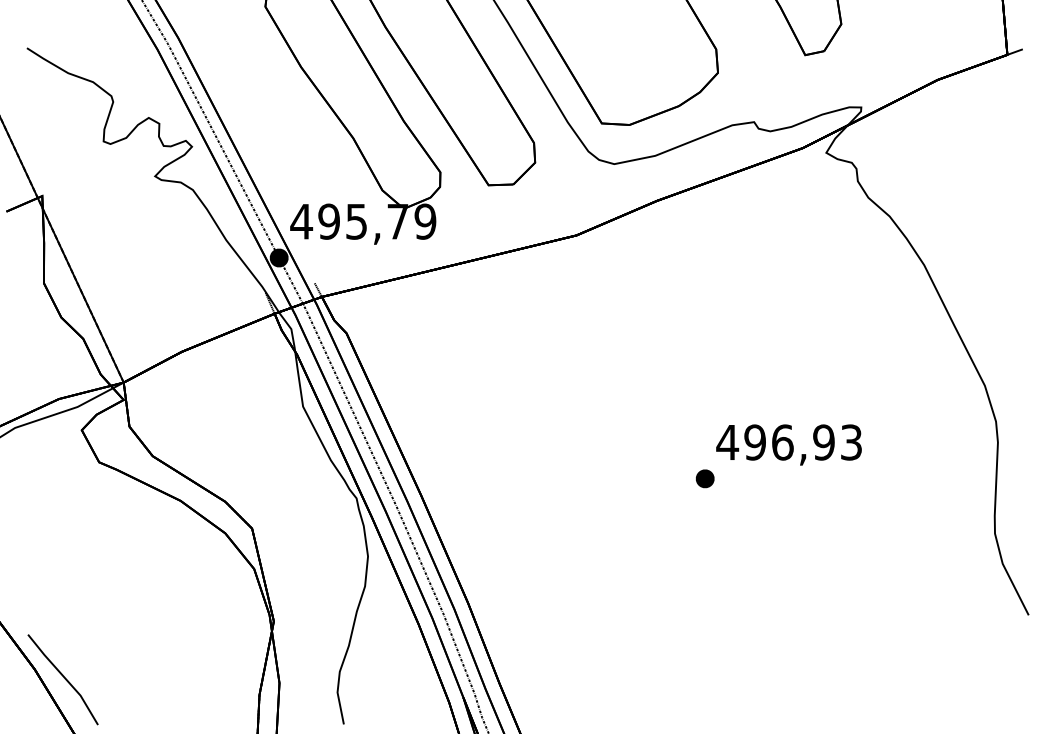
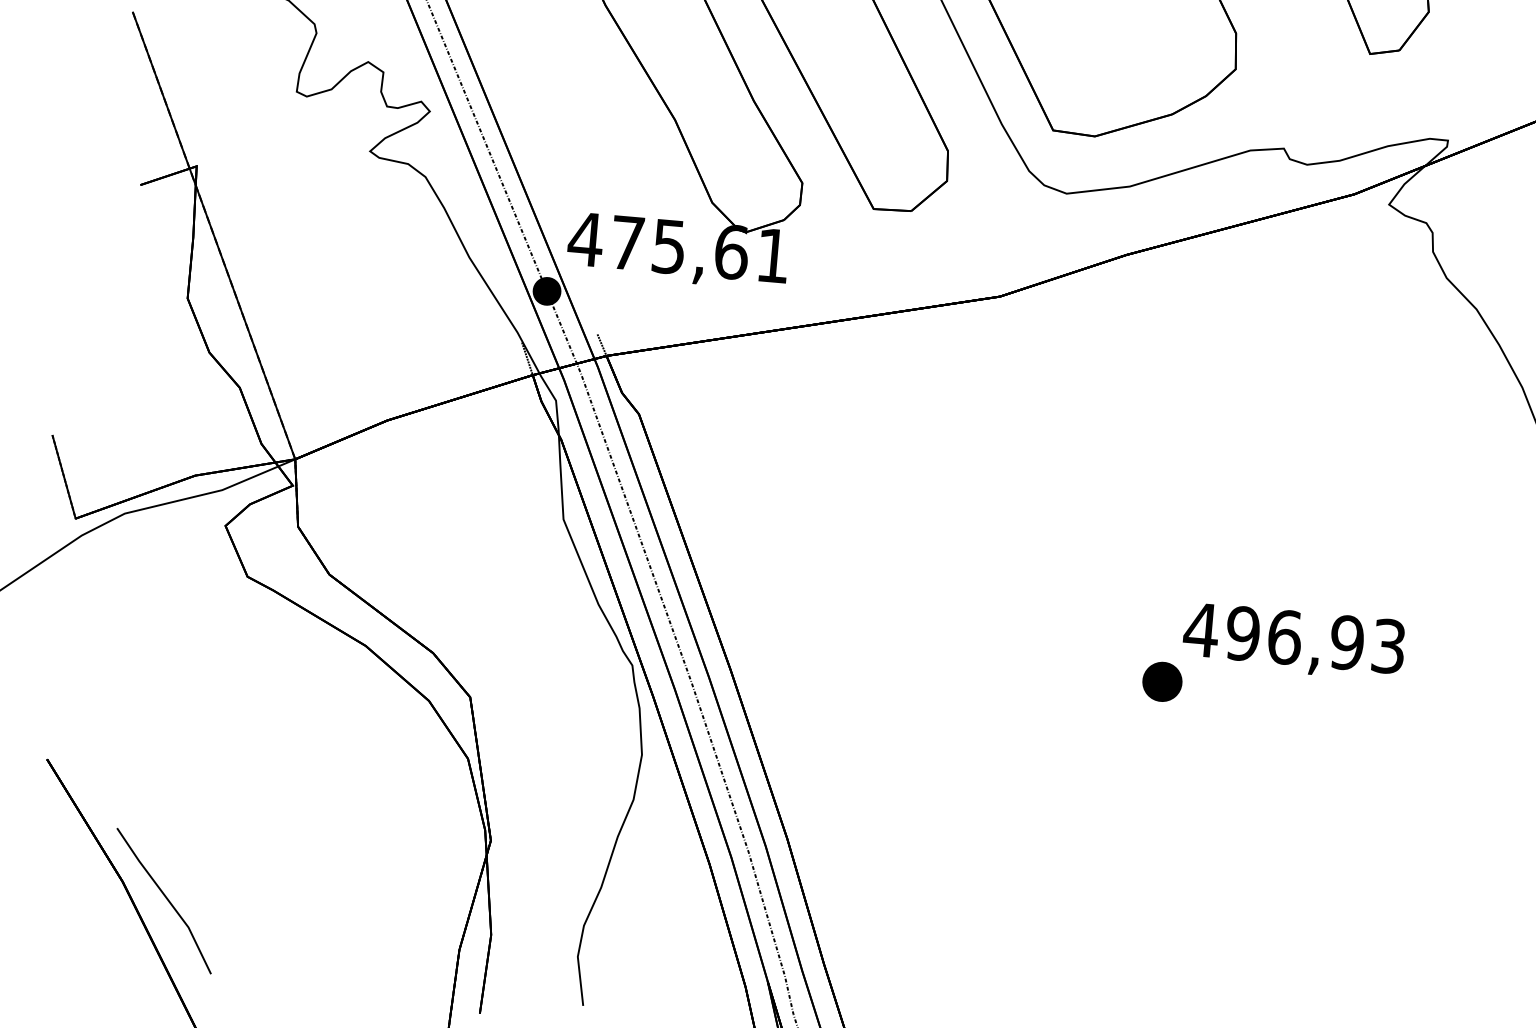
text: (377, 221) -> (700, 249), 495,79 -> 475,61
part: (705, 478) -> (1163, 681), size x1.4

